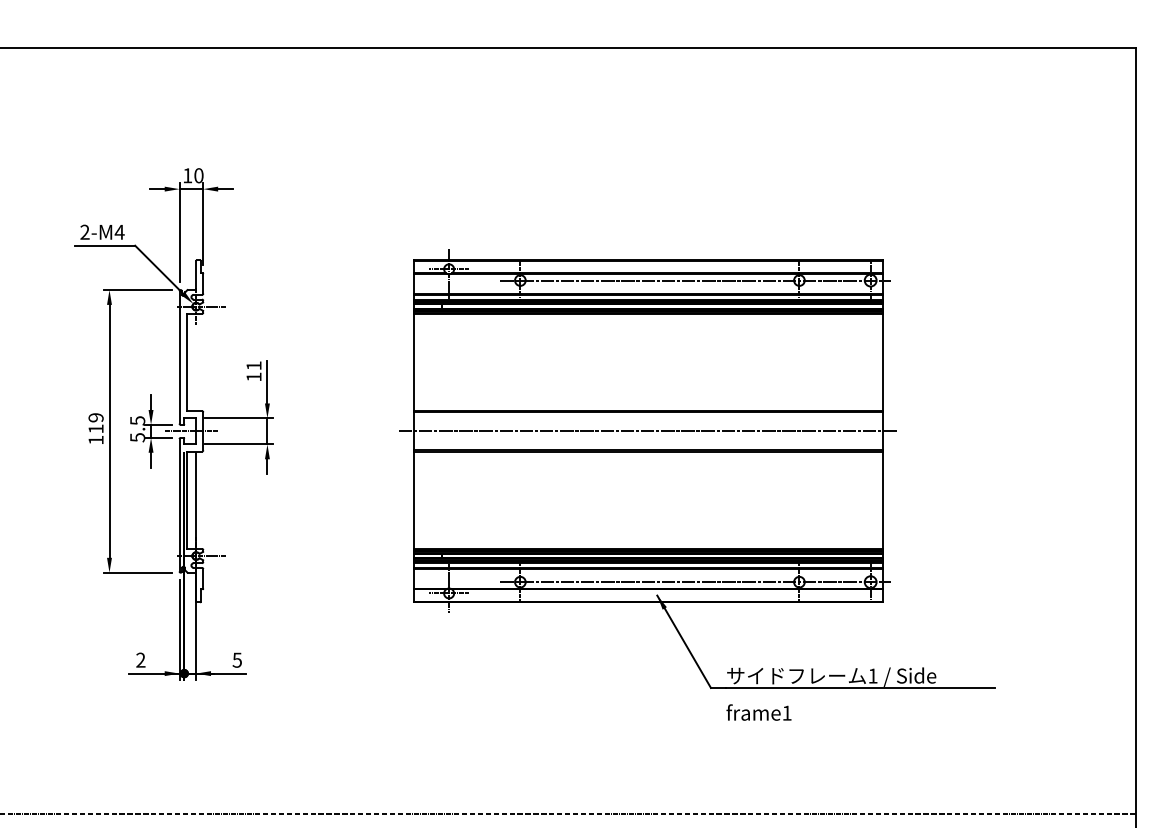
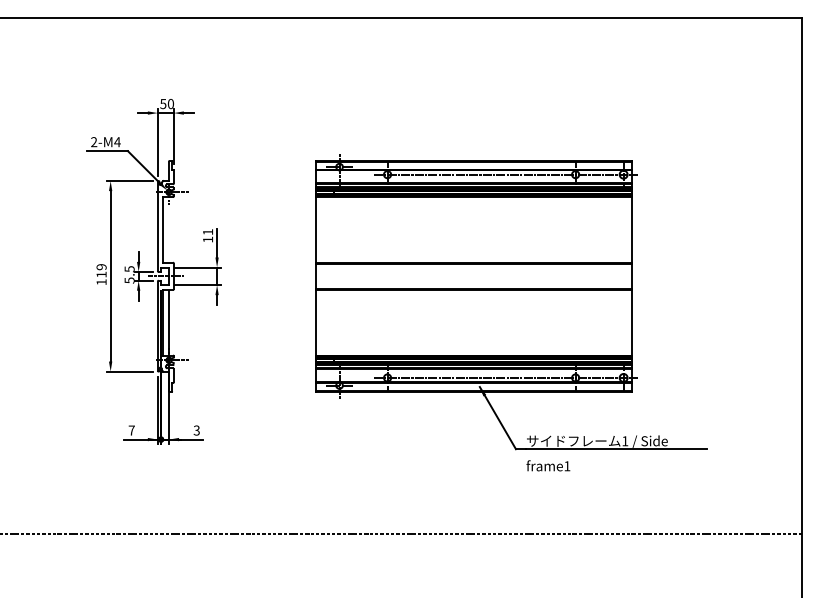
text: (187, 176) -> (163, 104), 10 -> 50
line: (647, 431) -> (473, 276), removed
text: (236, 658) -> (196, 429), 5 -> 3
text: (140, 660) -> (131, 430), 2 -> 7

